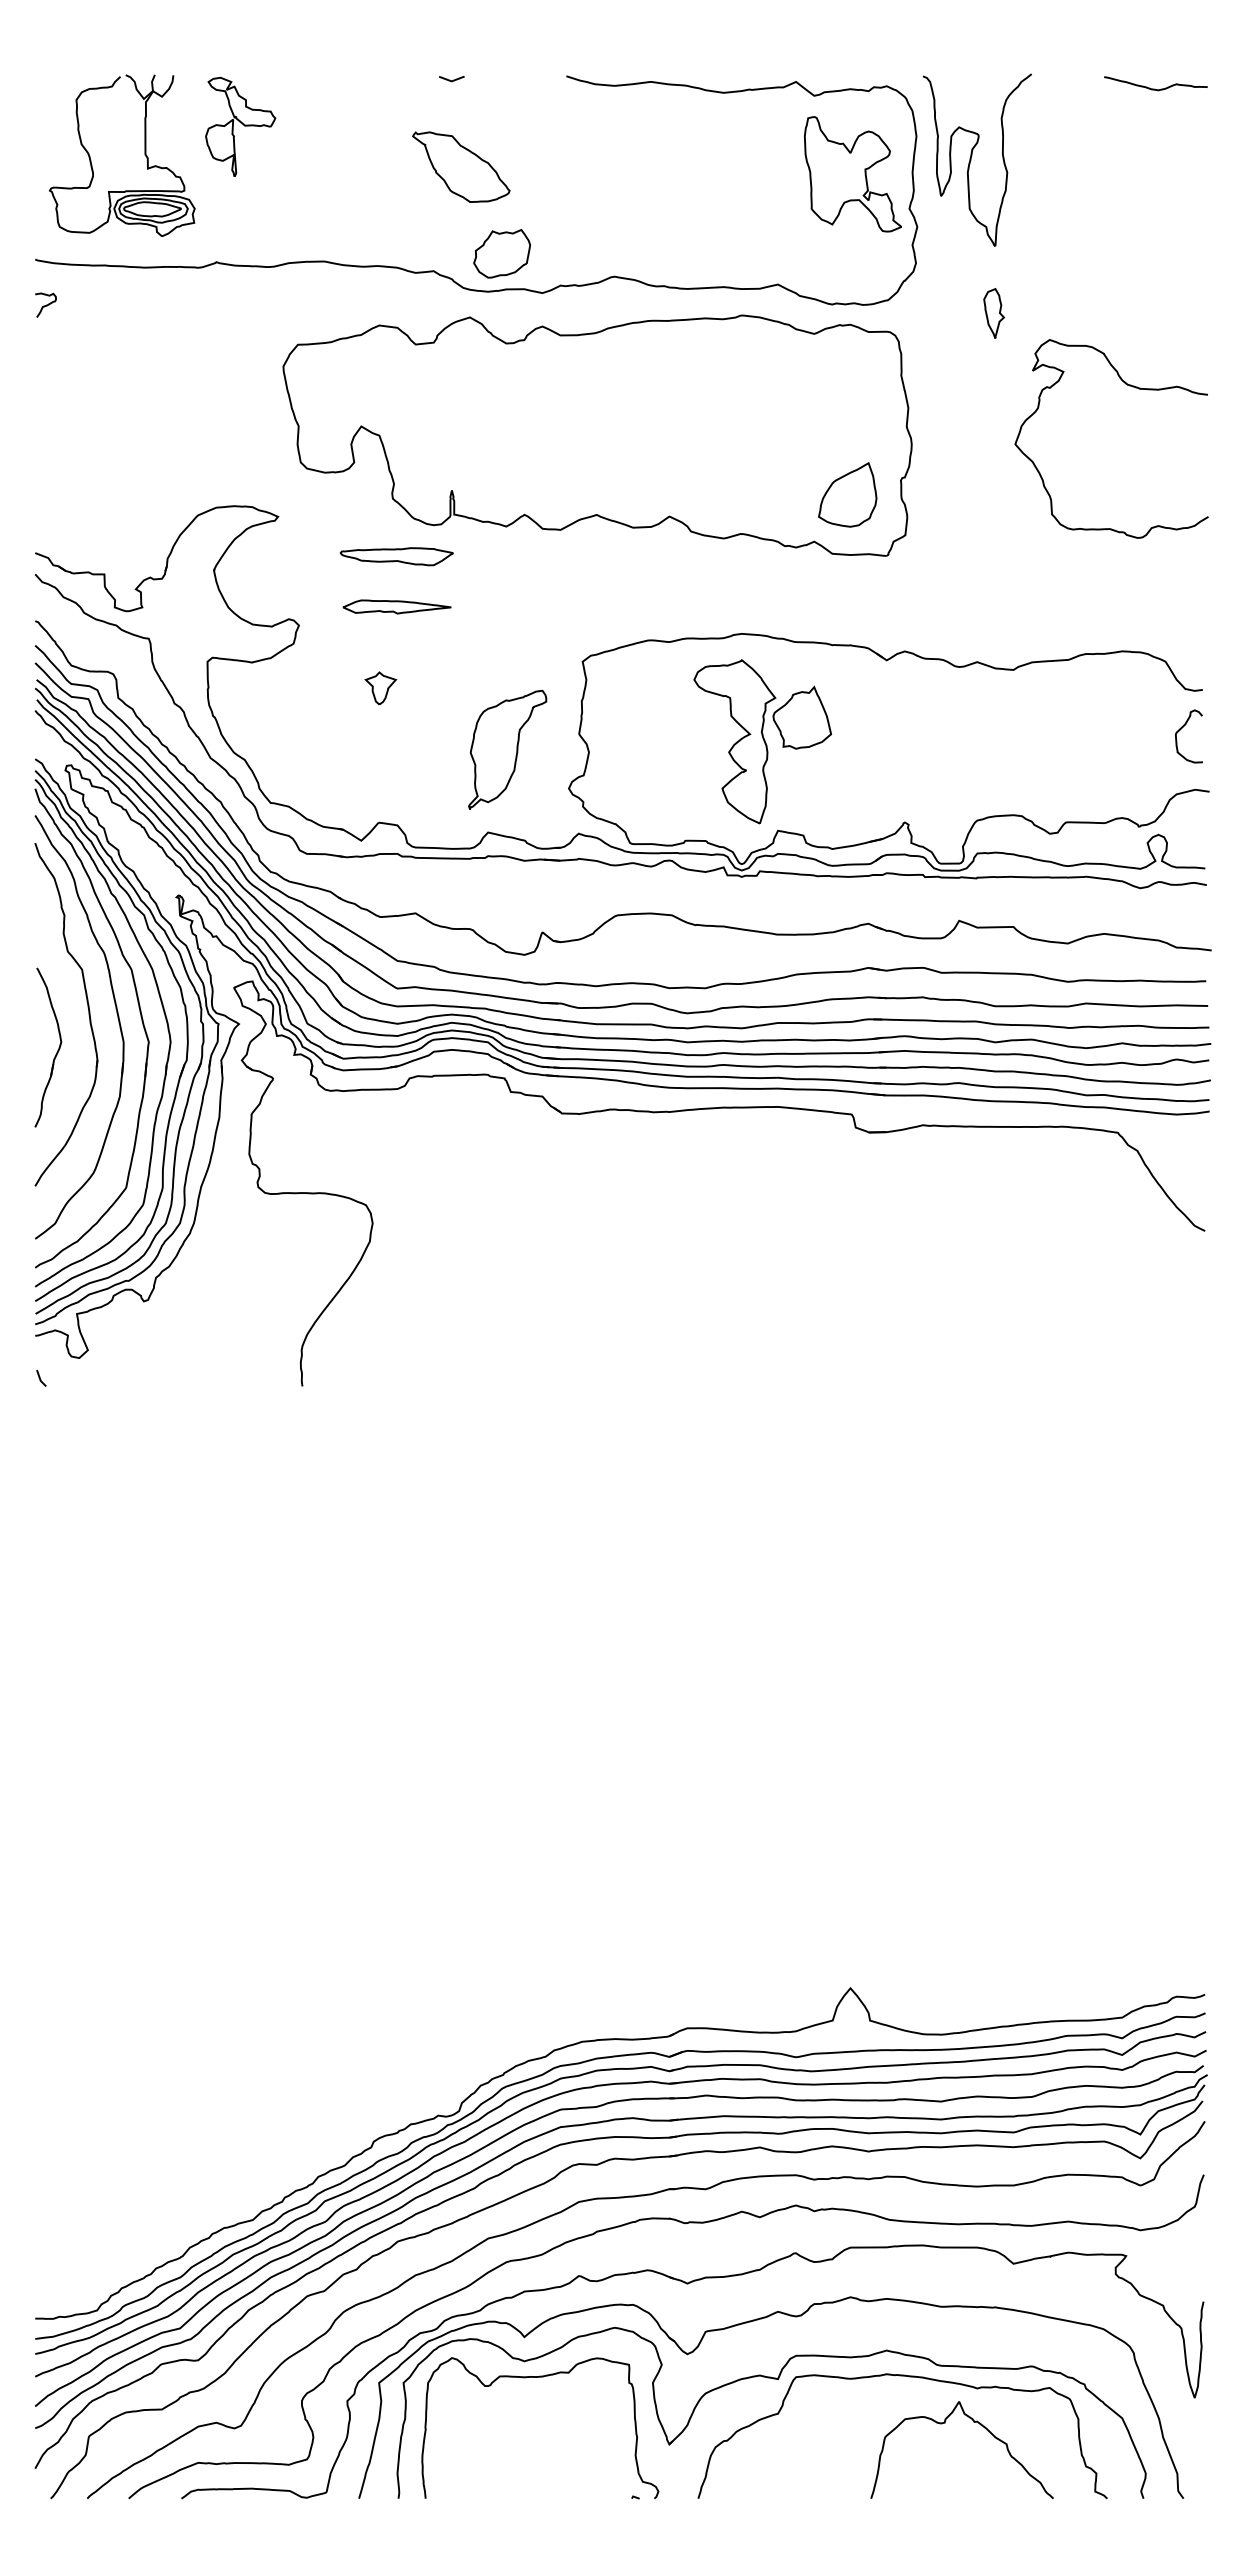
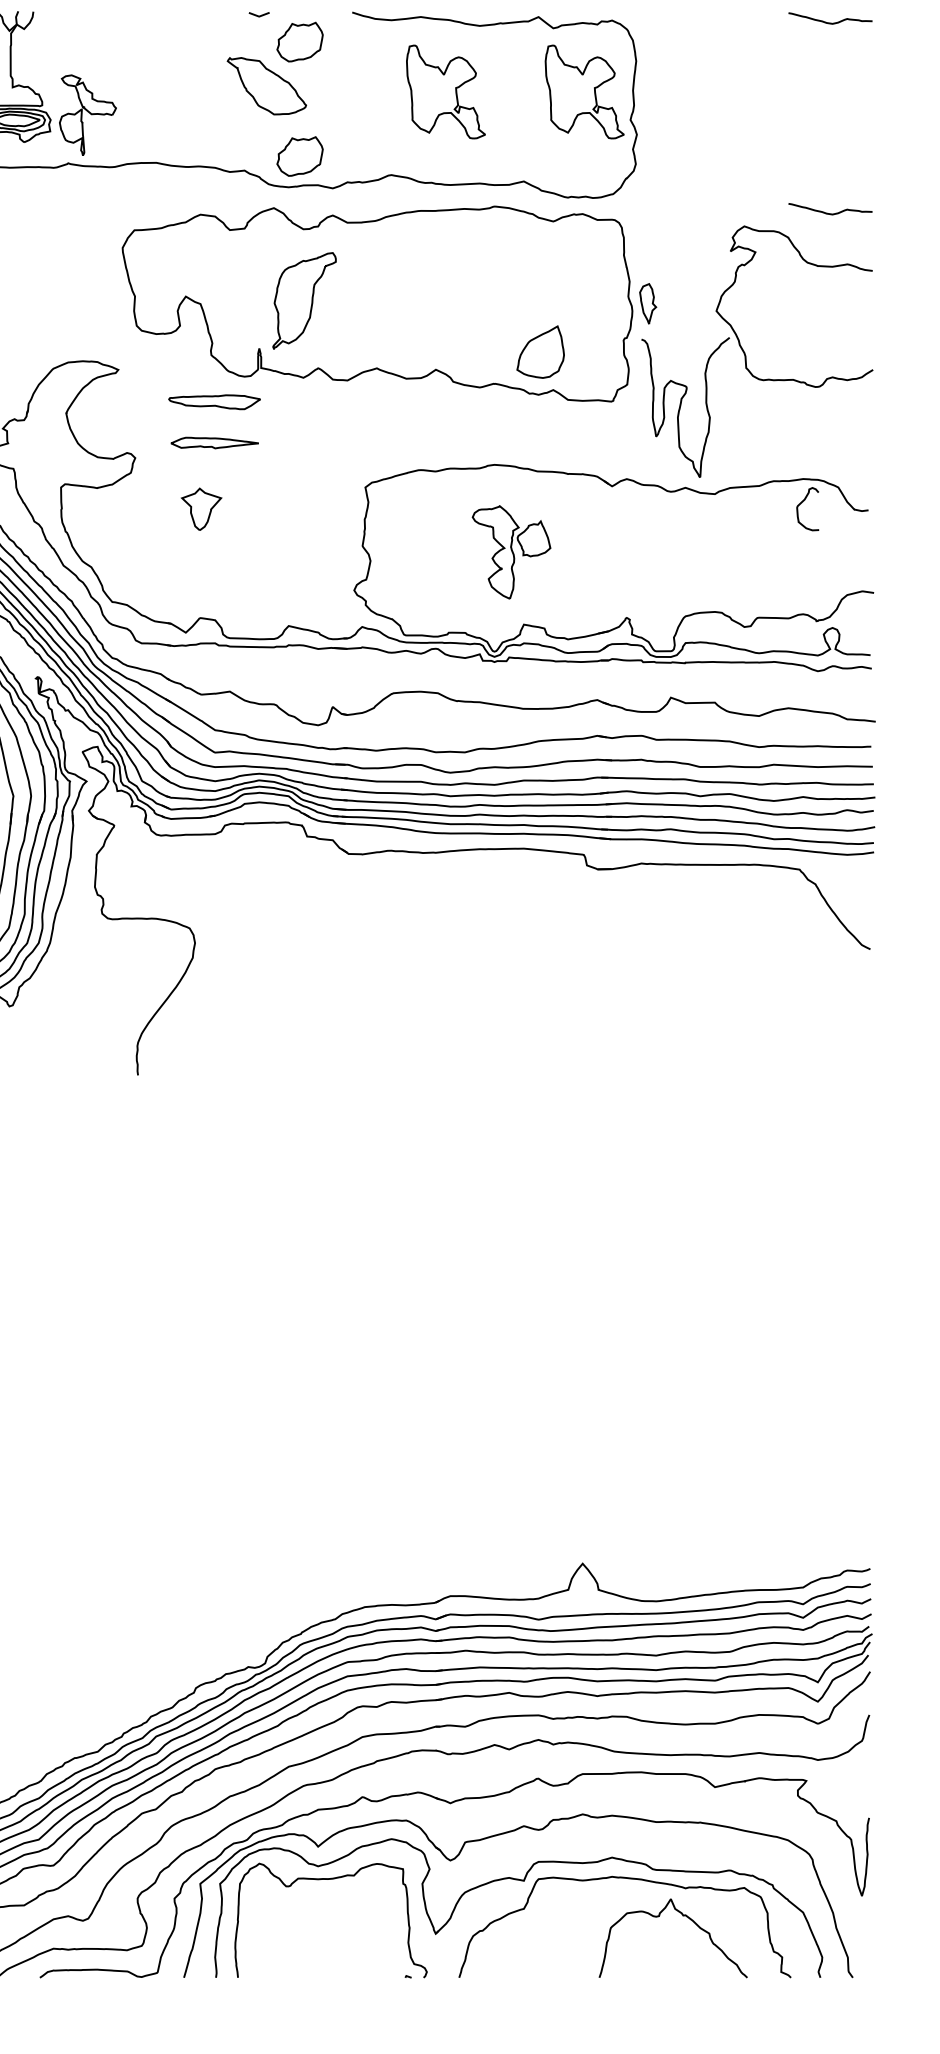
part: (501, 112) -> (299, 41), added
part: (240, 126) -> (87, 114), moved
curve: (971, 159) -> (680, 406), moved
part: (681, 174) -> (445, 92), added
part: (994, 313) -> (648, 303), moved
curve: (1154, 323) -> (829, 213), added
part: (847, 494) -> (540, 351), moved
part: (380, 687) -> (201, 508), size x1.6
curve: (1181, 729) -> (801, 503), moved
part: (762, 741) -> (511, 552), size x0.7
part: (507, 749) -> (304, 300), moved

